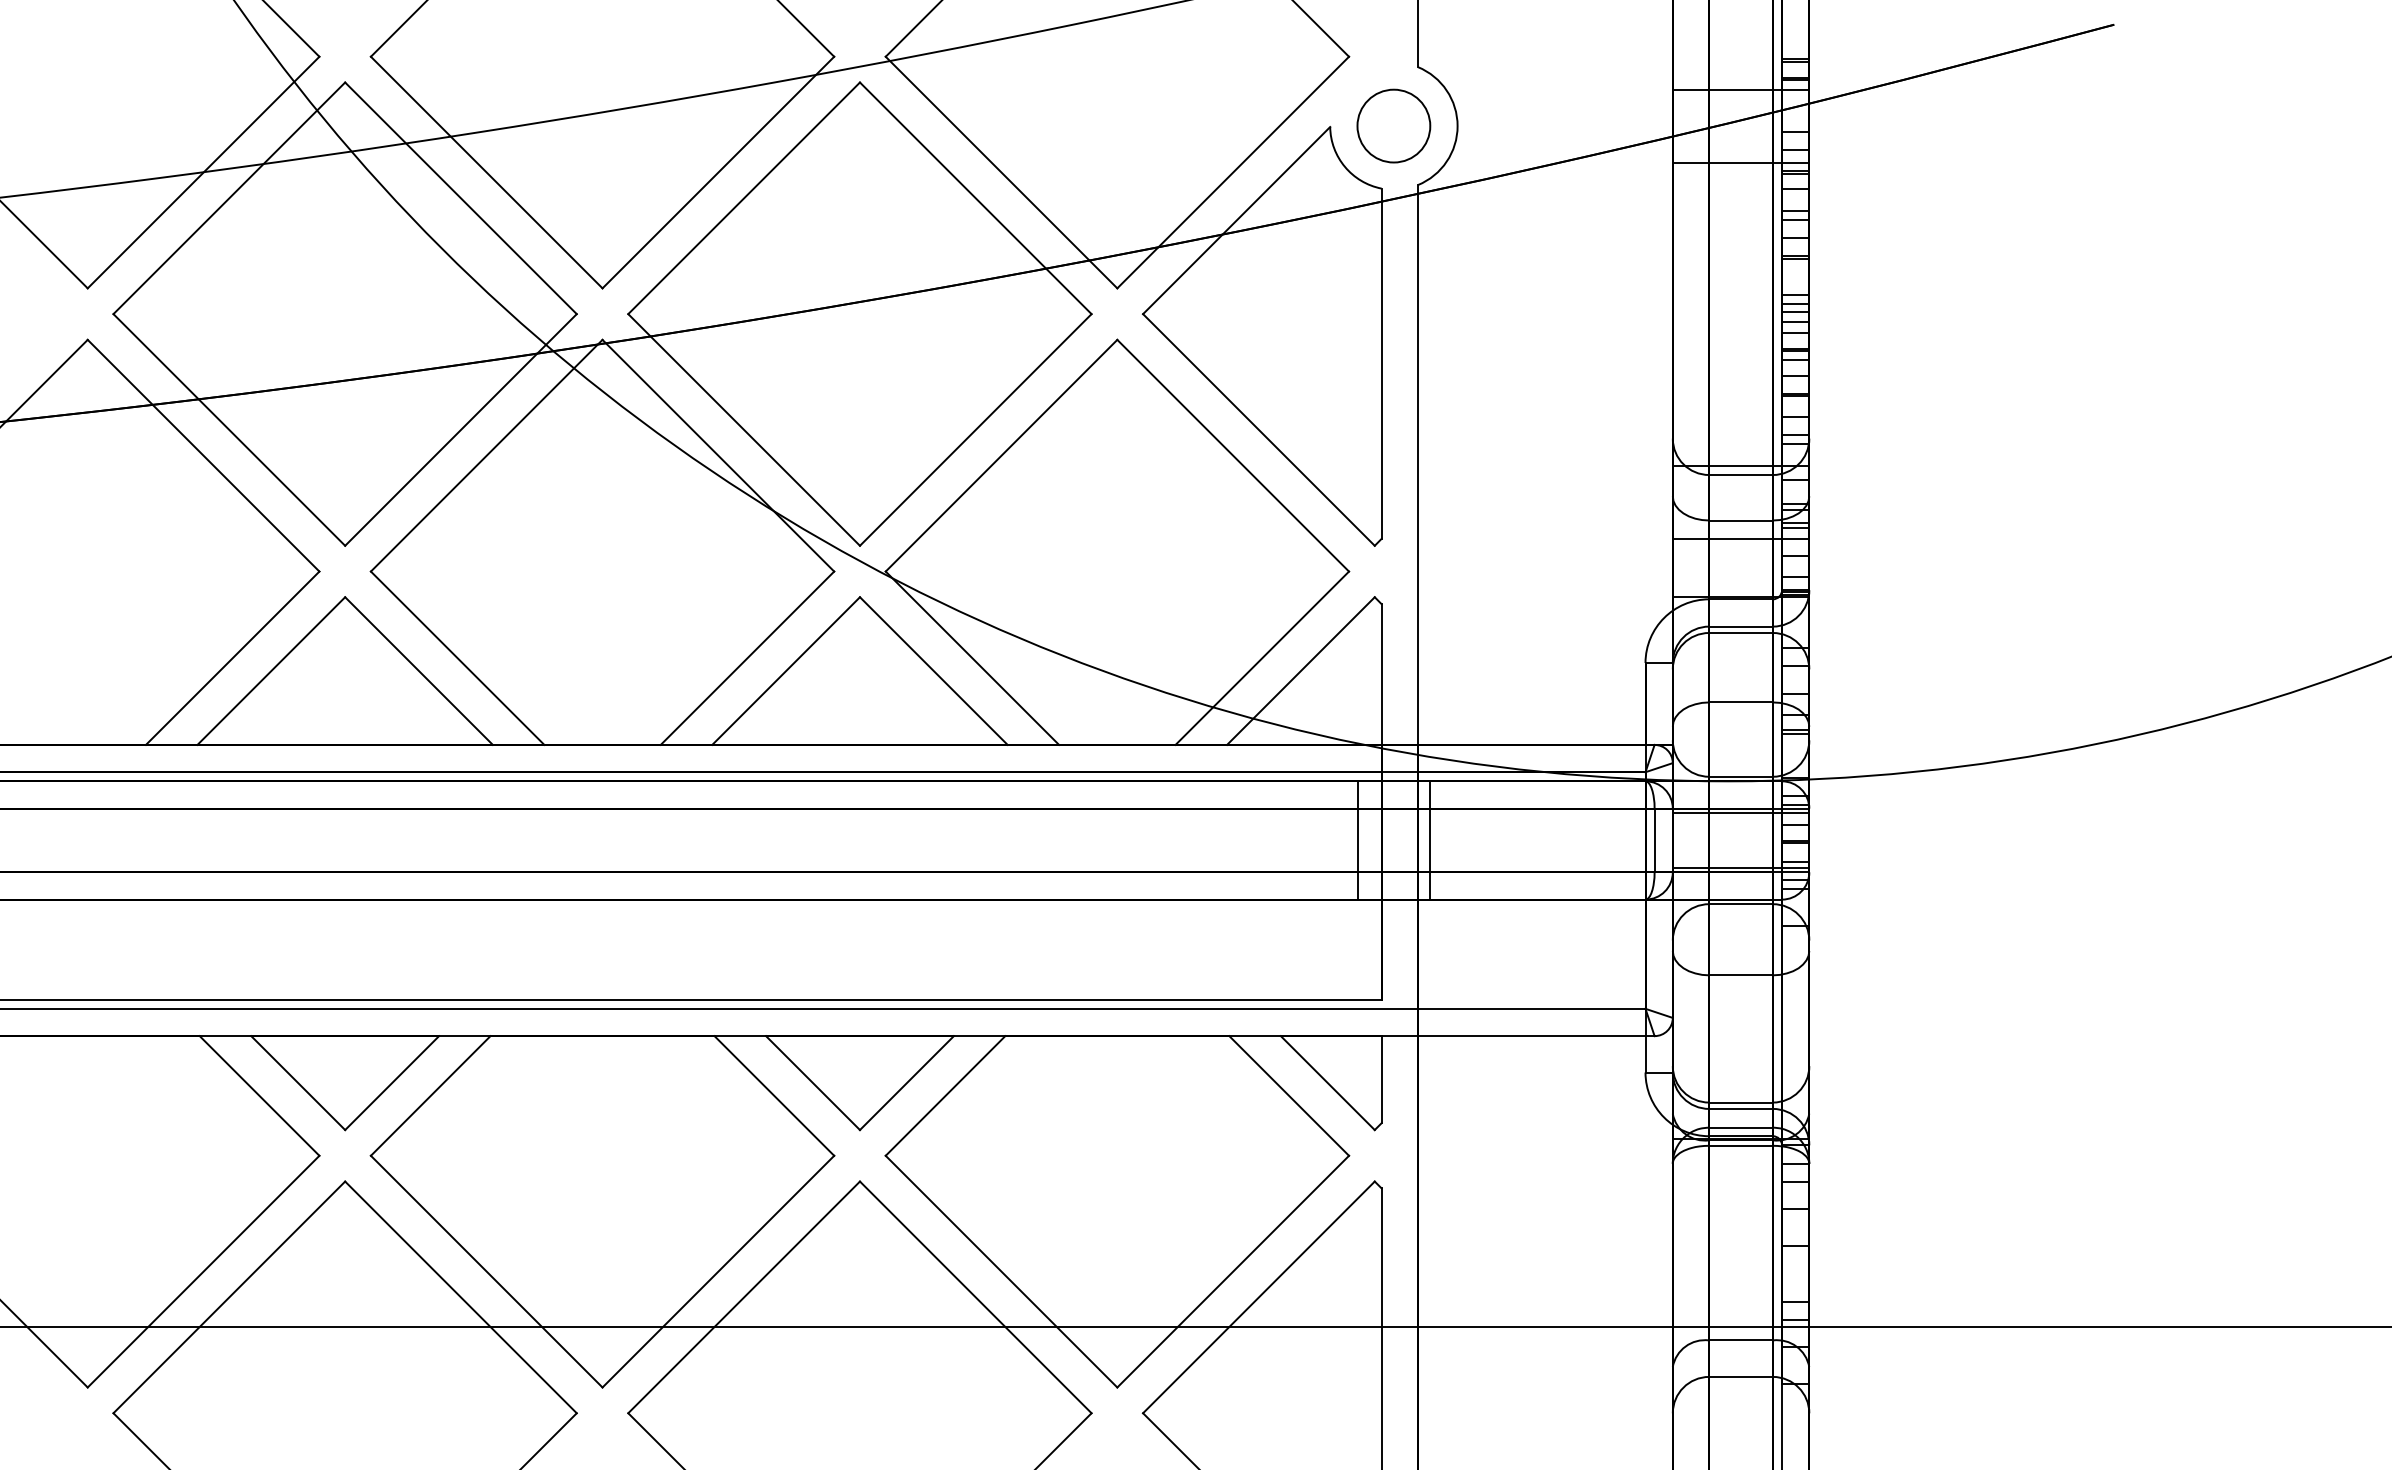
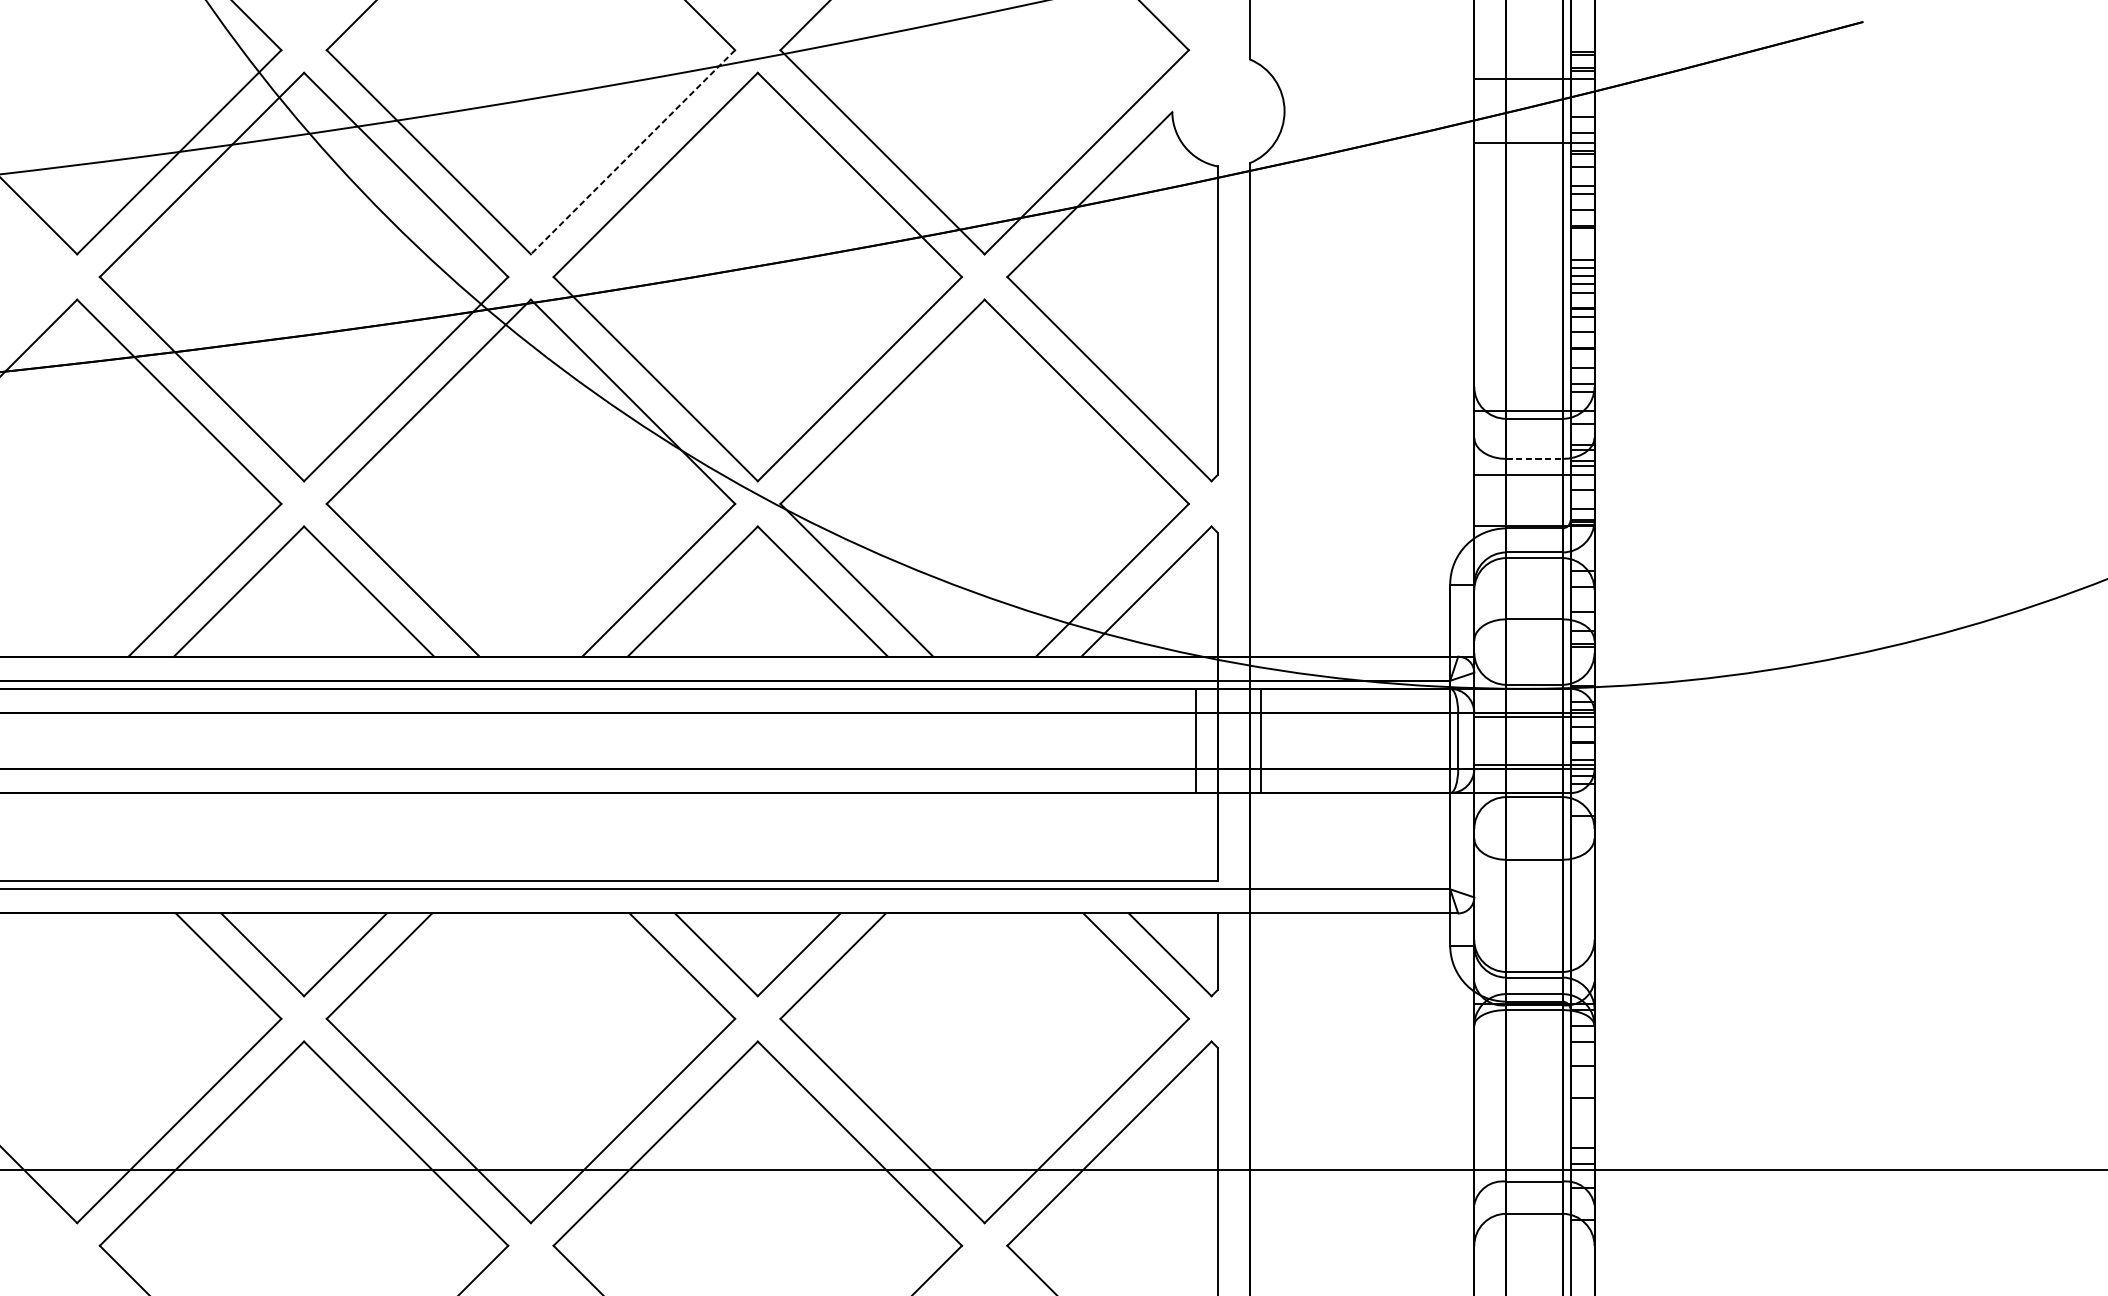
circle: (1393, 125) -> (1228, 110), removed
line: (718, 172) -> (633, 152), solid -> dashed
line: (1741, 520) -> (1534, 458), solid -> dashed

